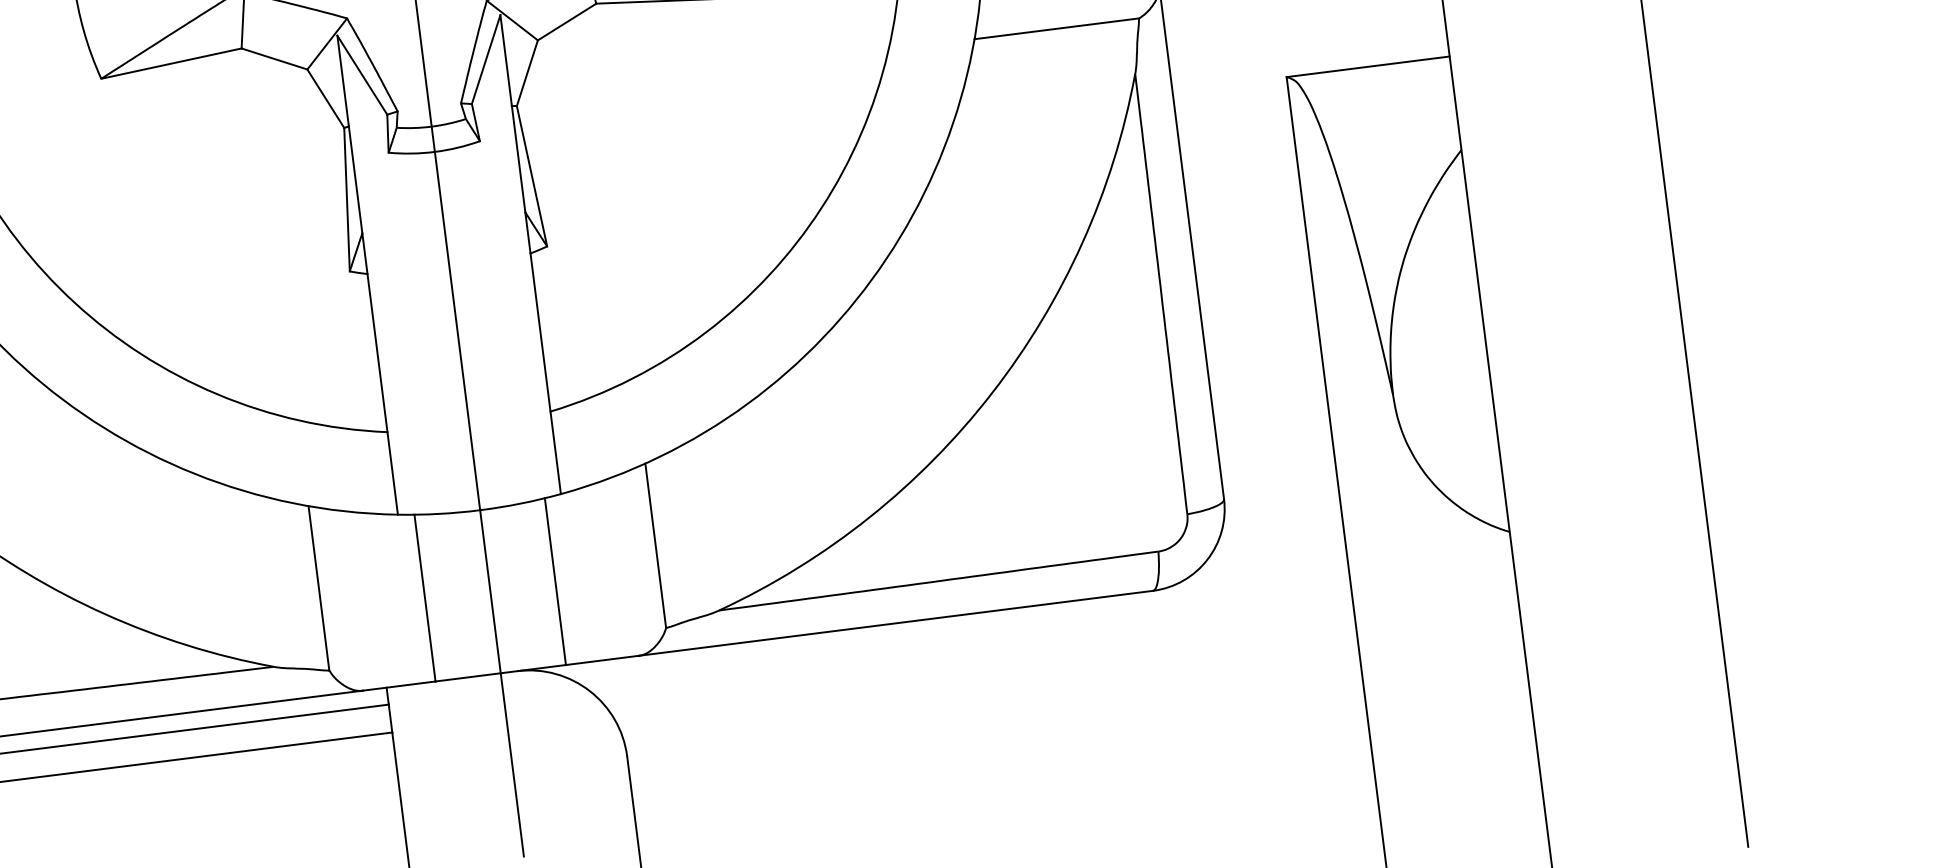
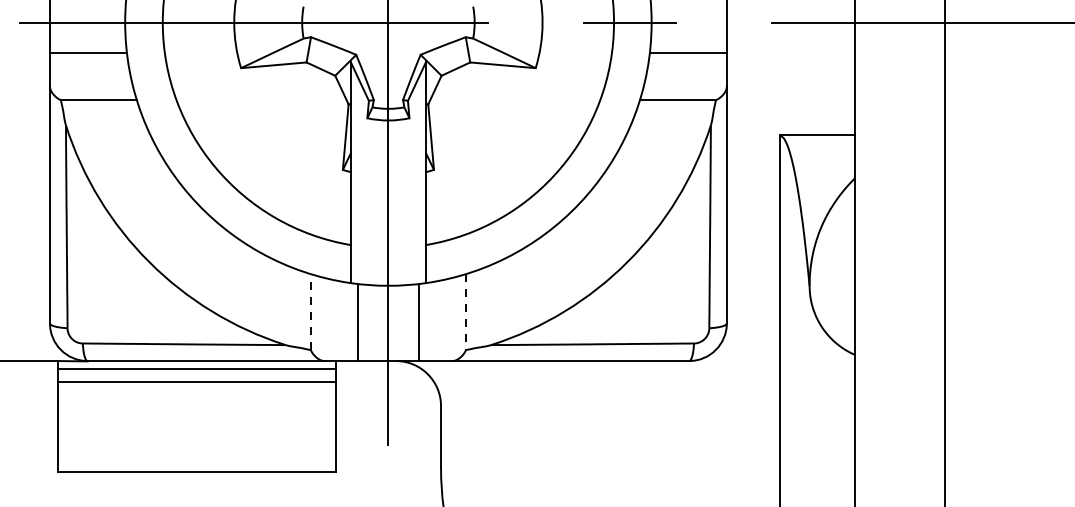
line: (656, 546) -> (466, 312), solid -> dashed
line: (318, 589) -> (310, 312), solid -> dashed

